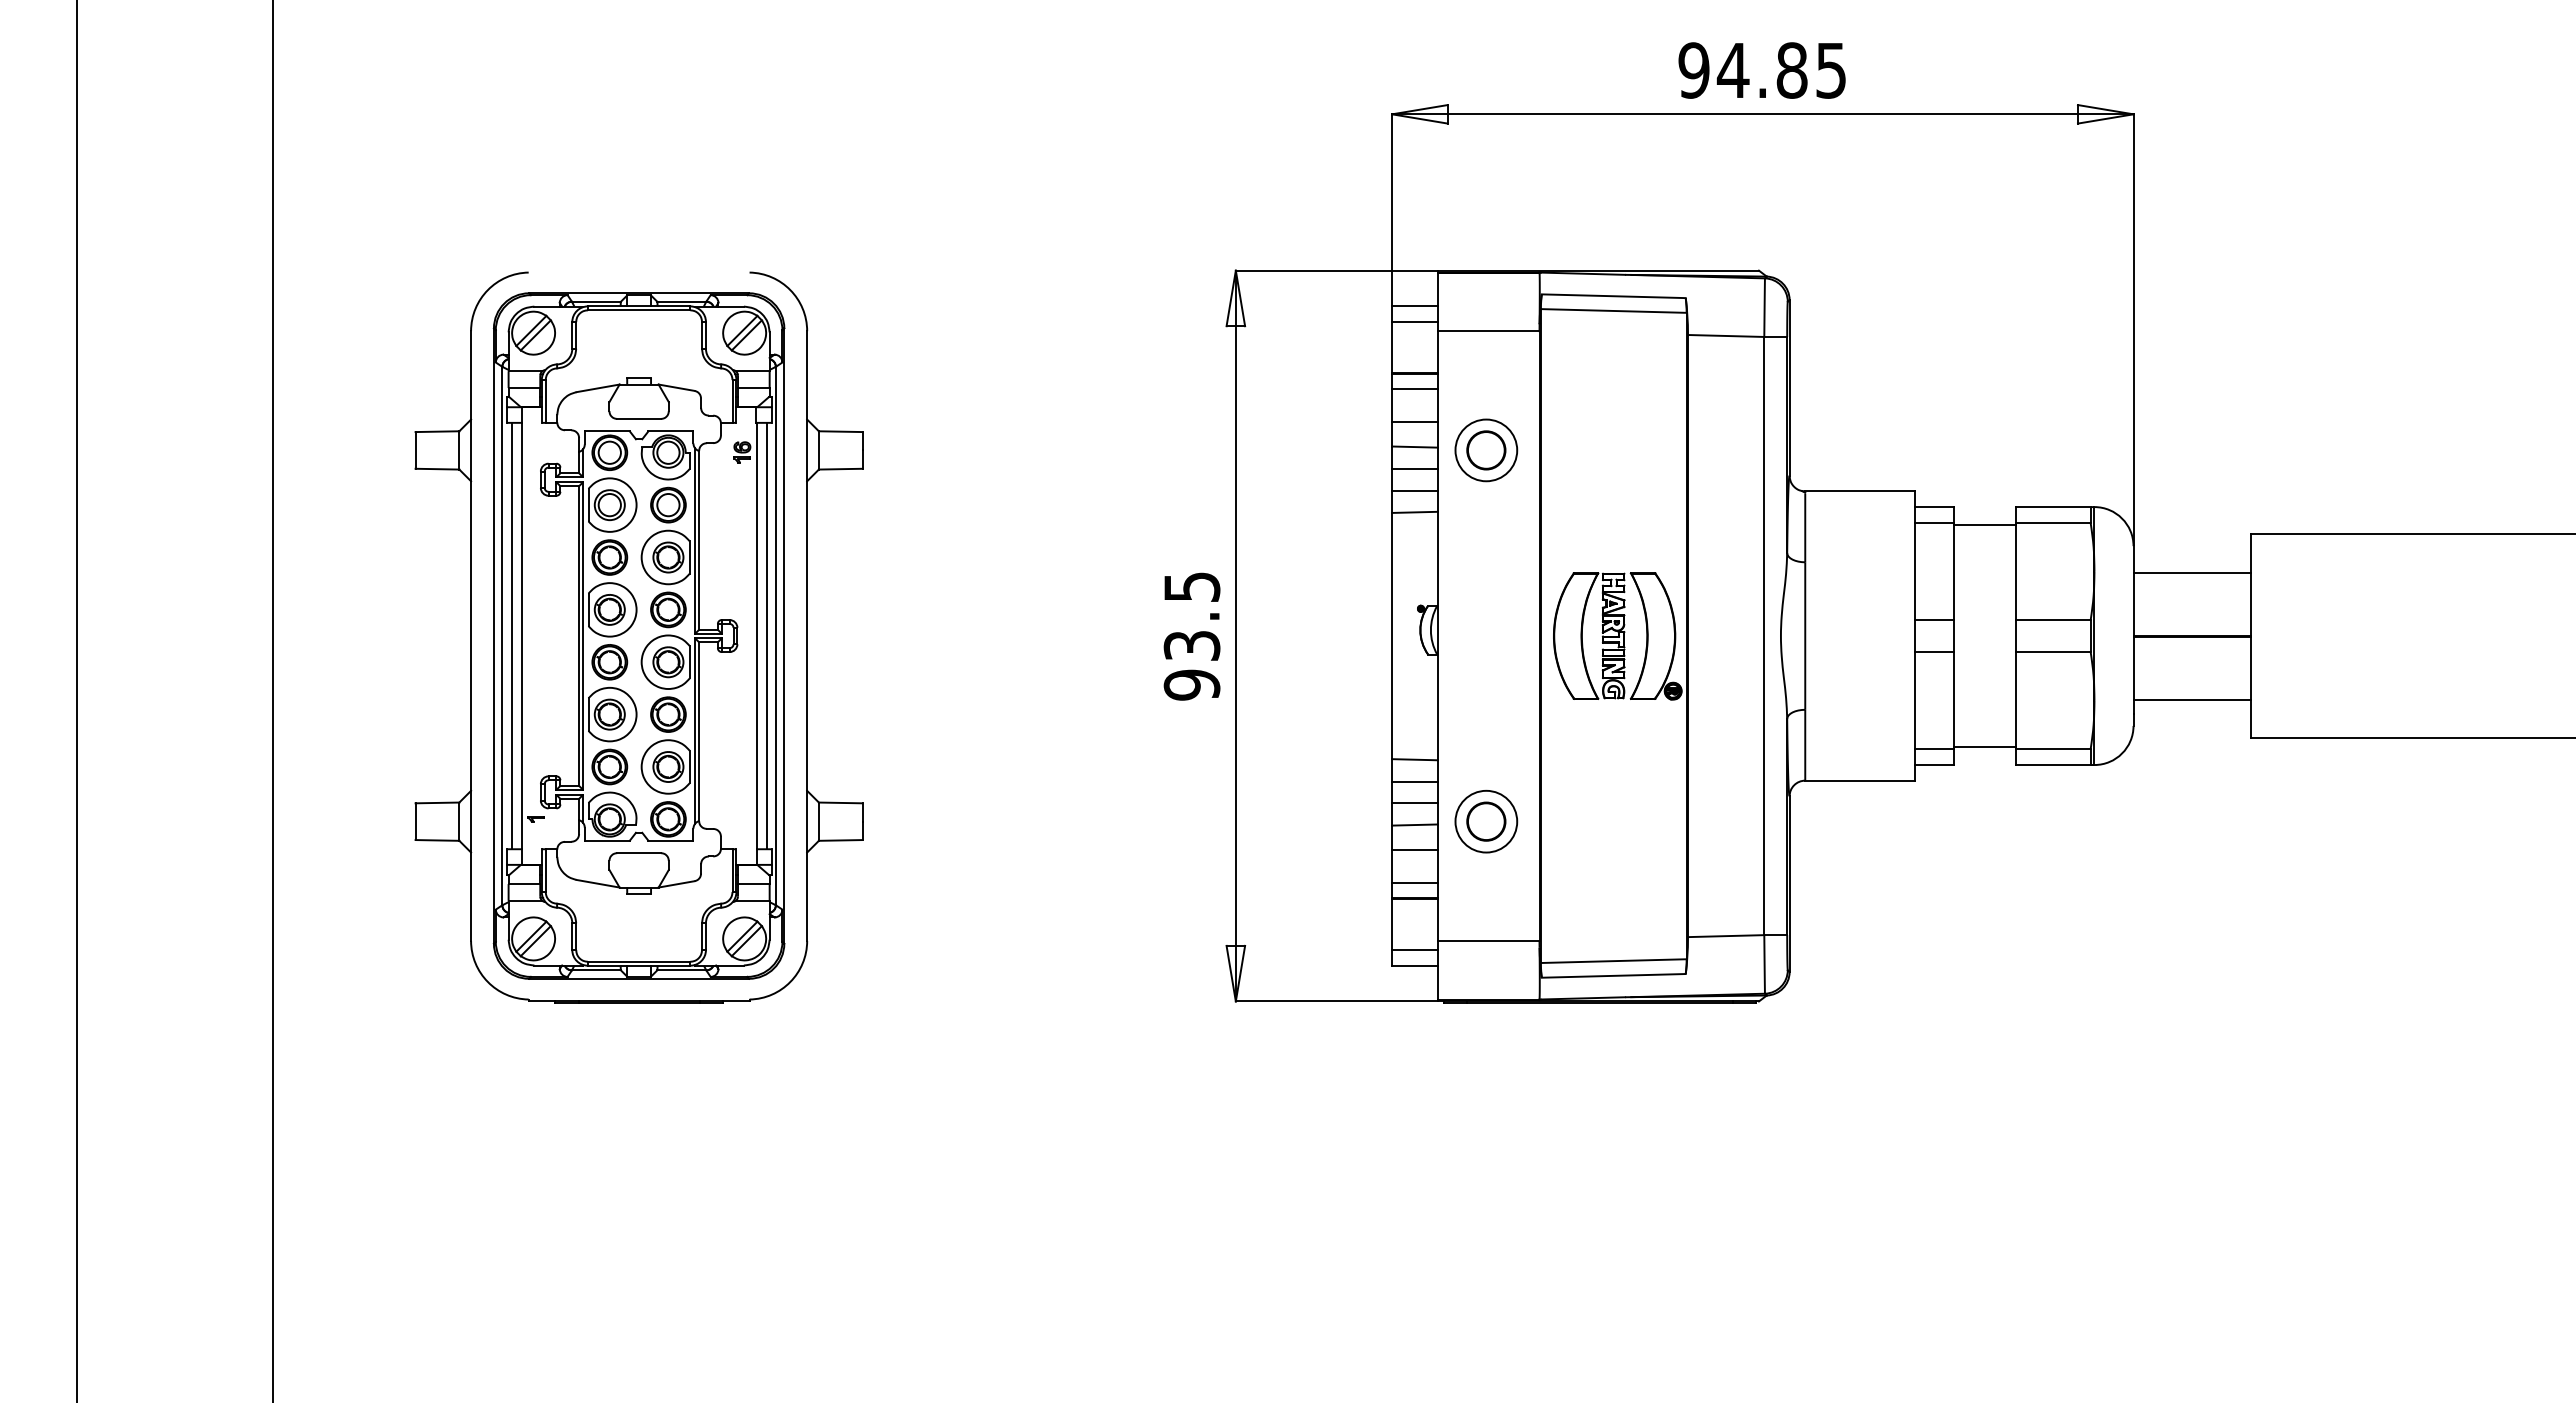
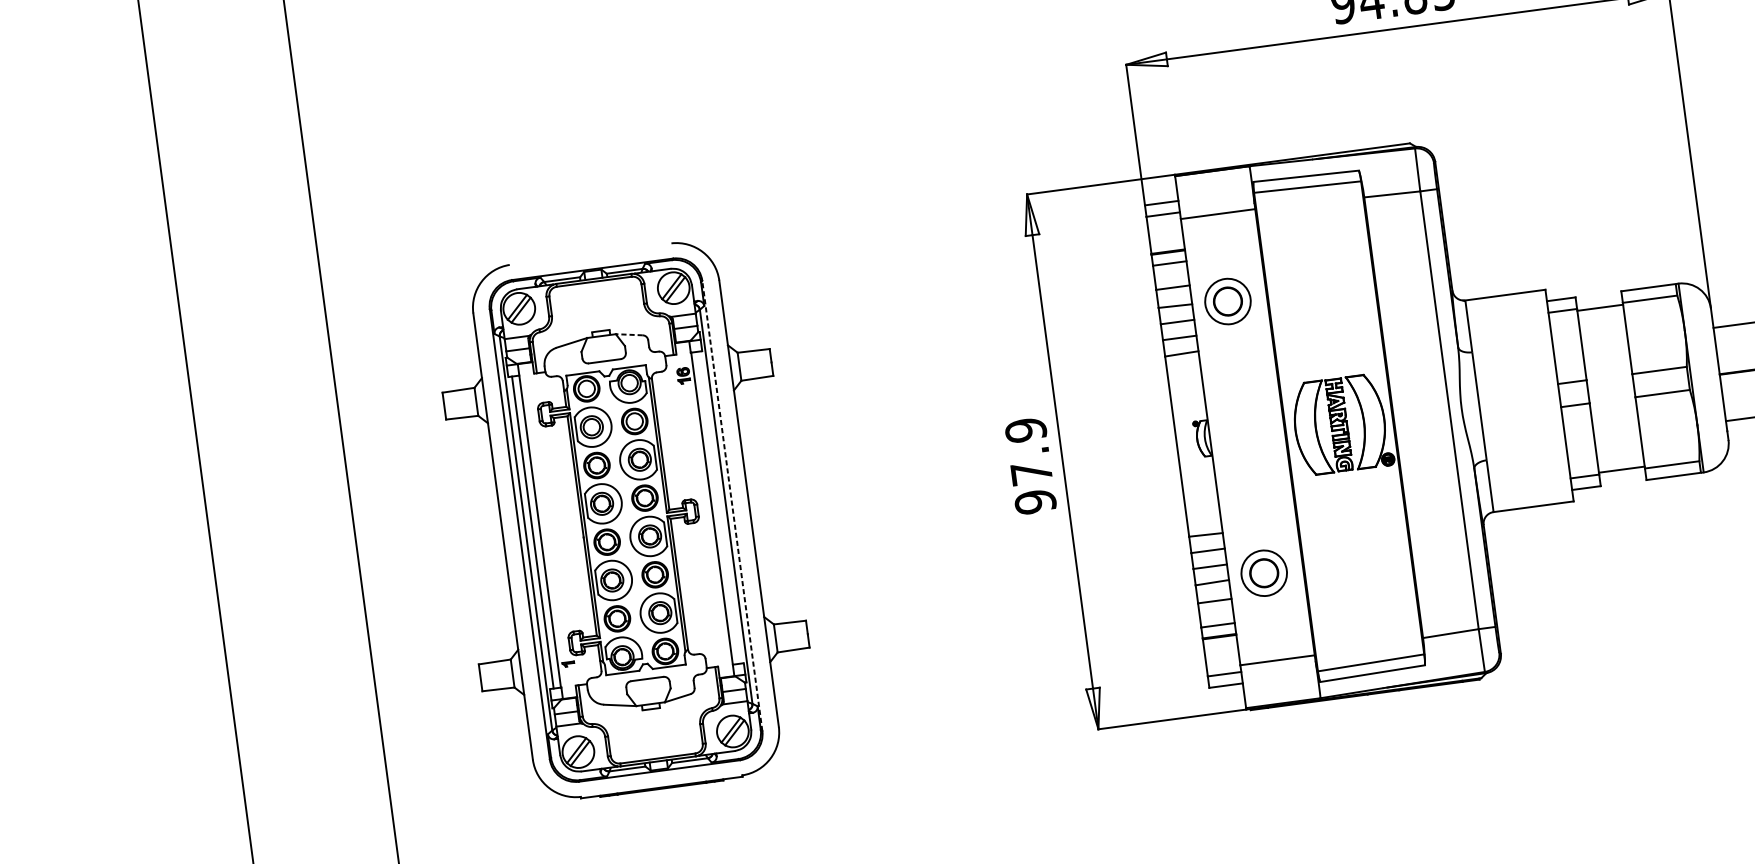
line: (676, 387) -> (629, 334), solid -> dashed
text: (1191, 615) -> (1028, 451), 93.5 -> 97.9
line: (766, 635) -> (719, 507), removed
line: (784, 636) -> (732, 506), solid -> dashed

